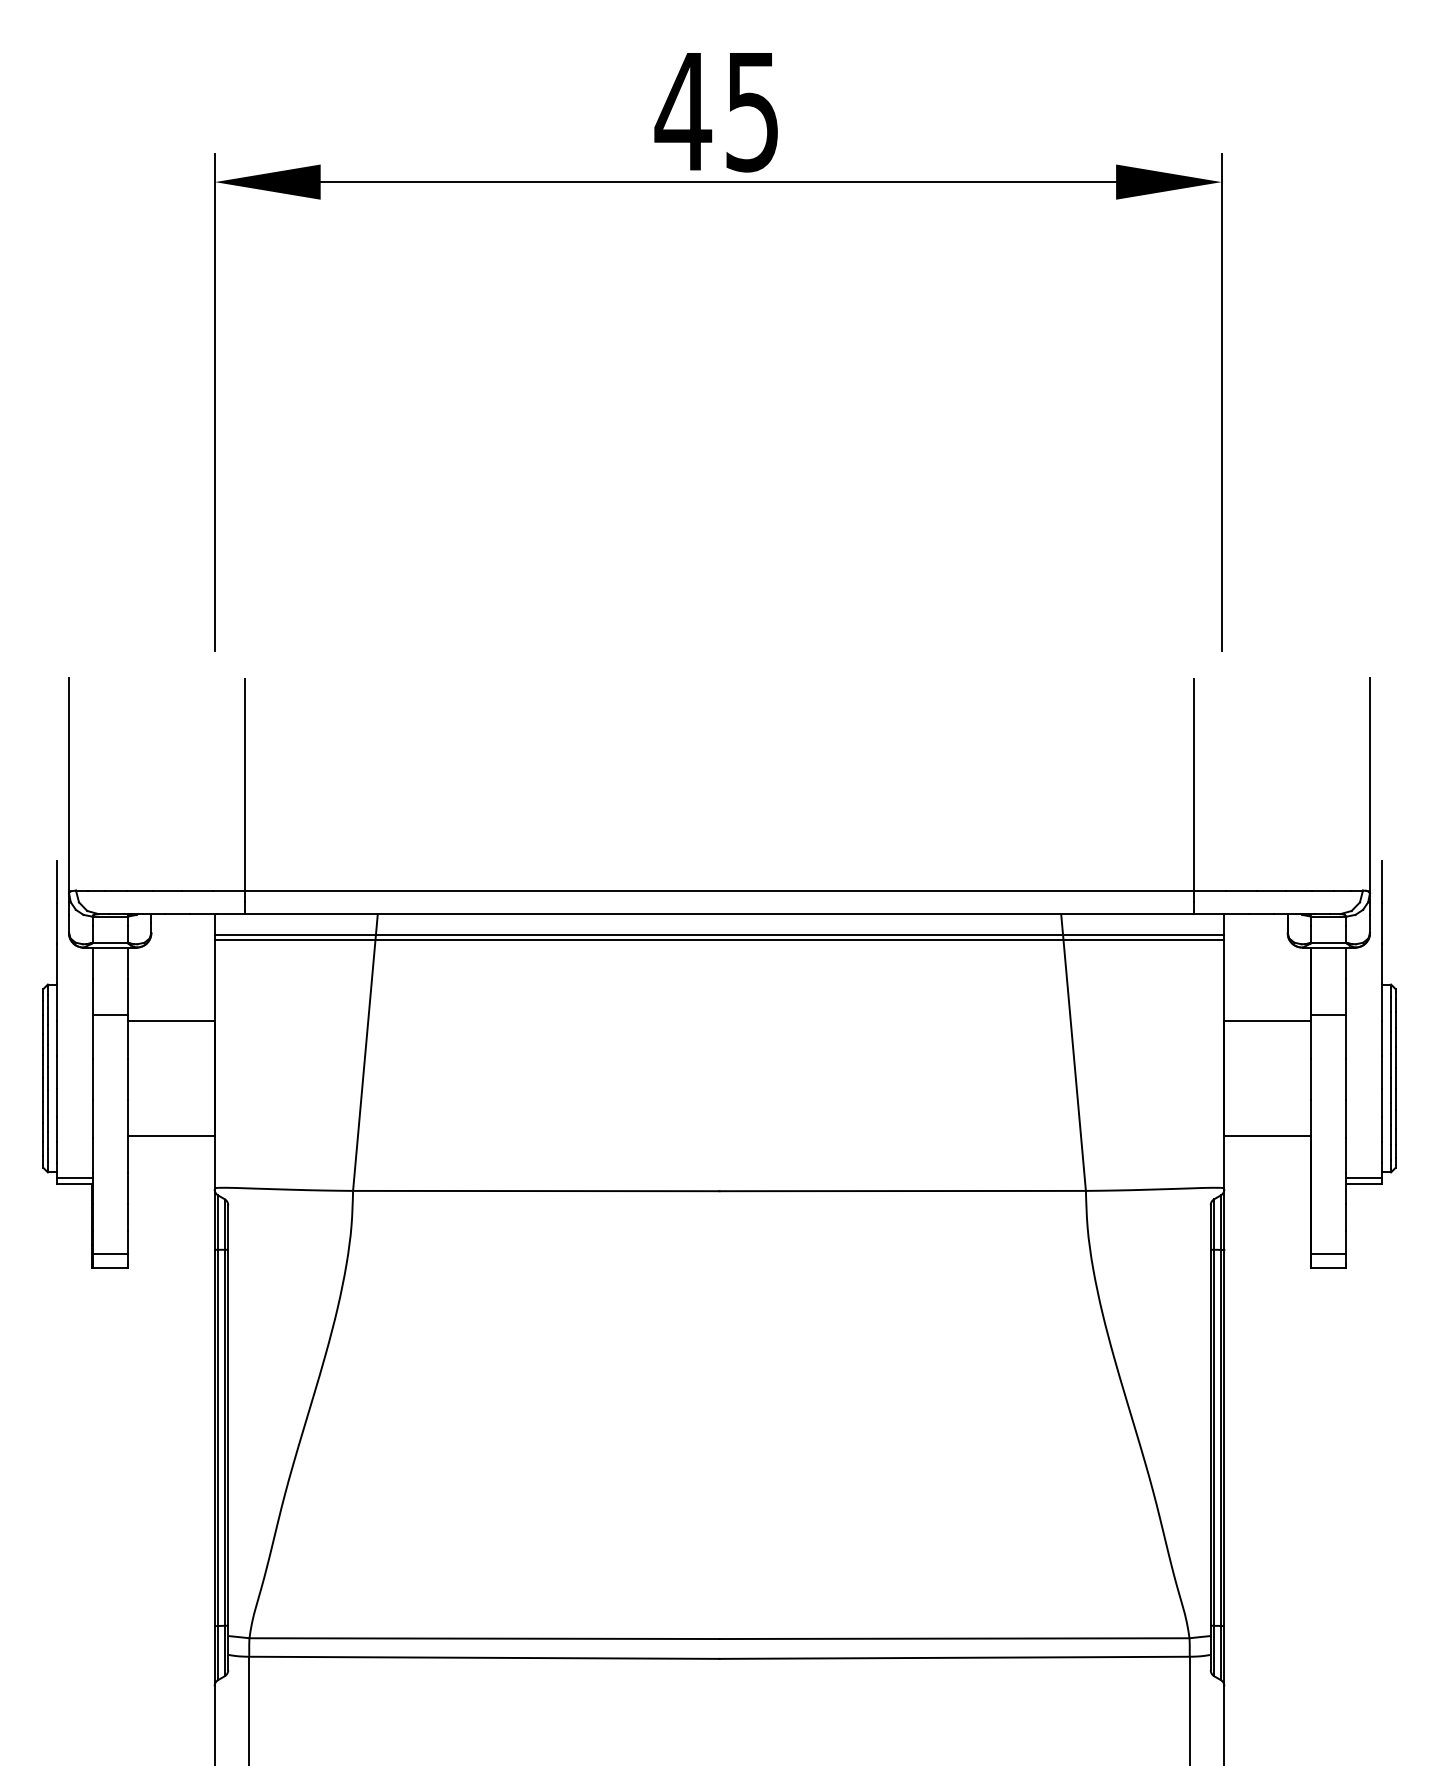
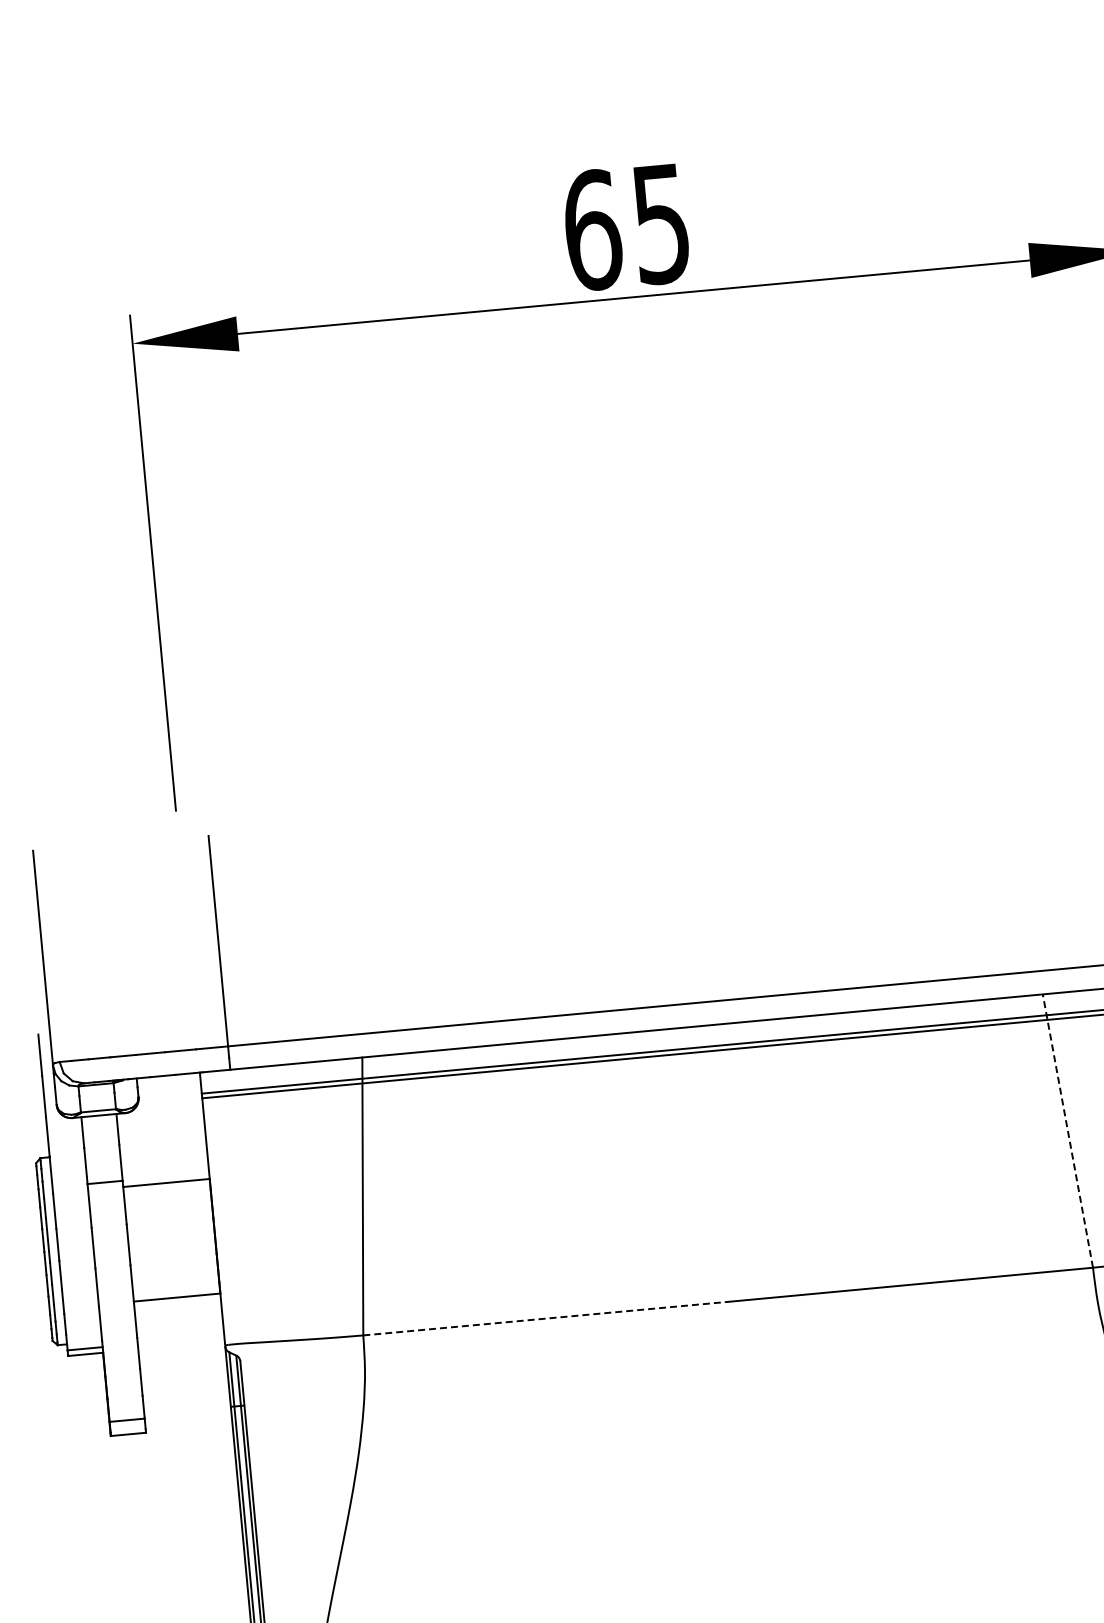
text: (683, 111) -> (592, 230), 45 -> 65
line: (1073, 1052) -> (1067, 1131), solid -> dashed
line: (536, 1191) -> (545, 1319), solid -> dashed

